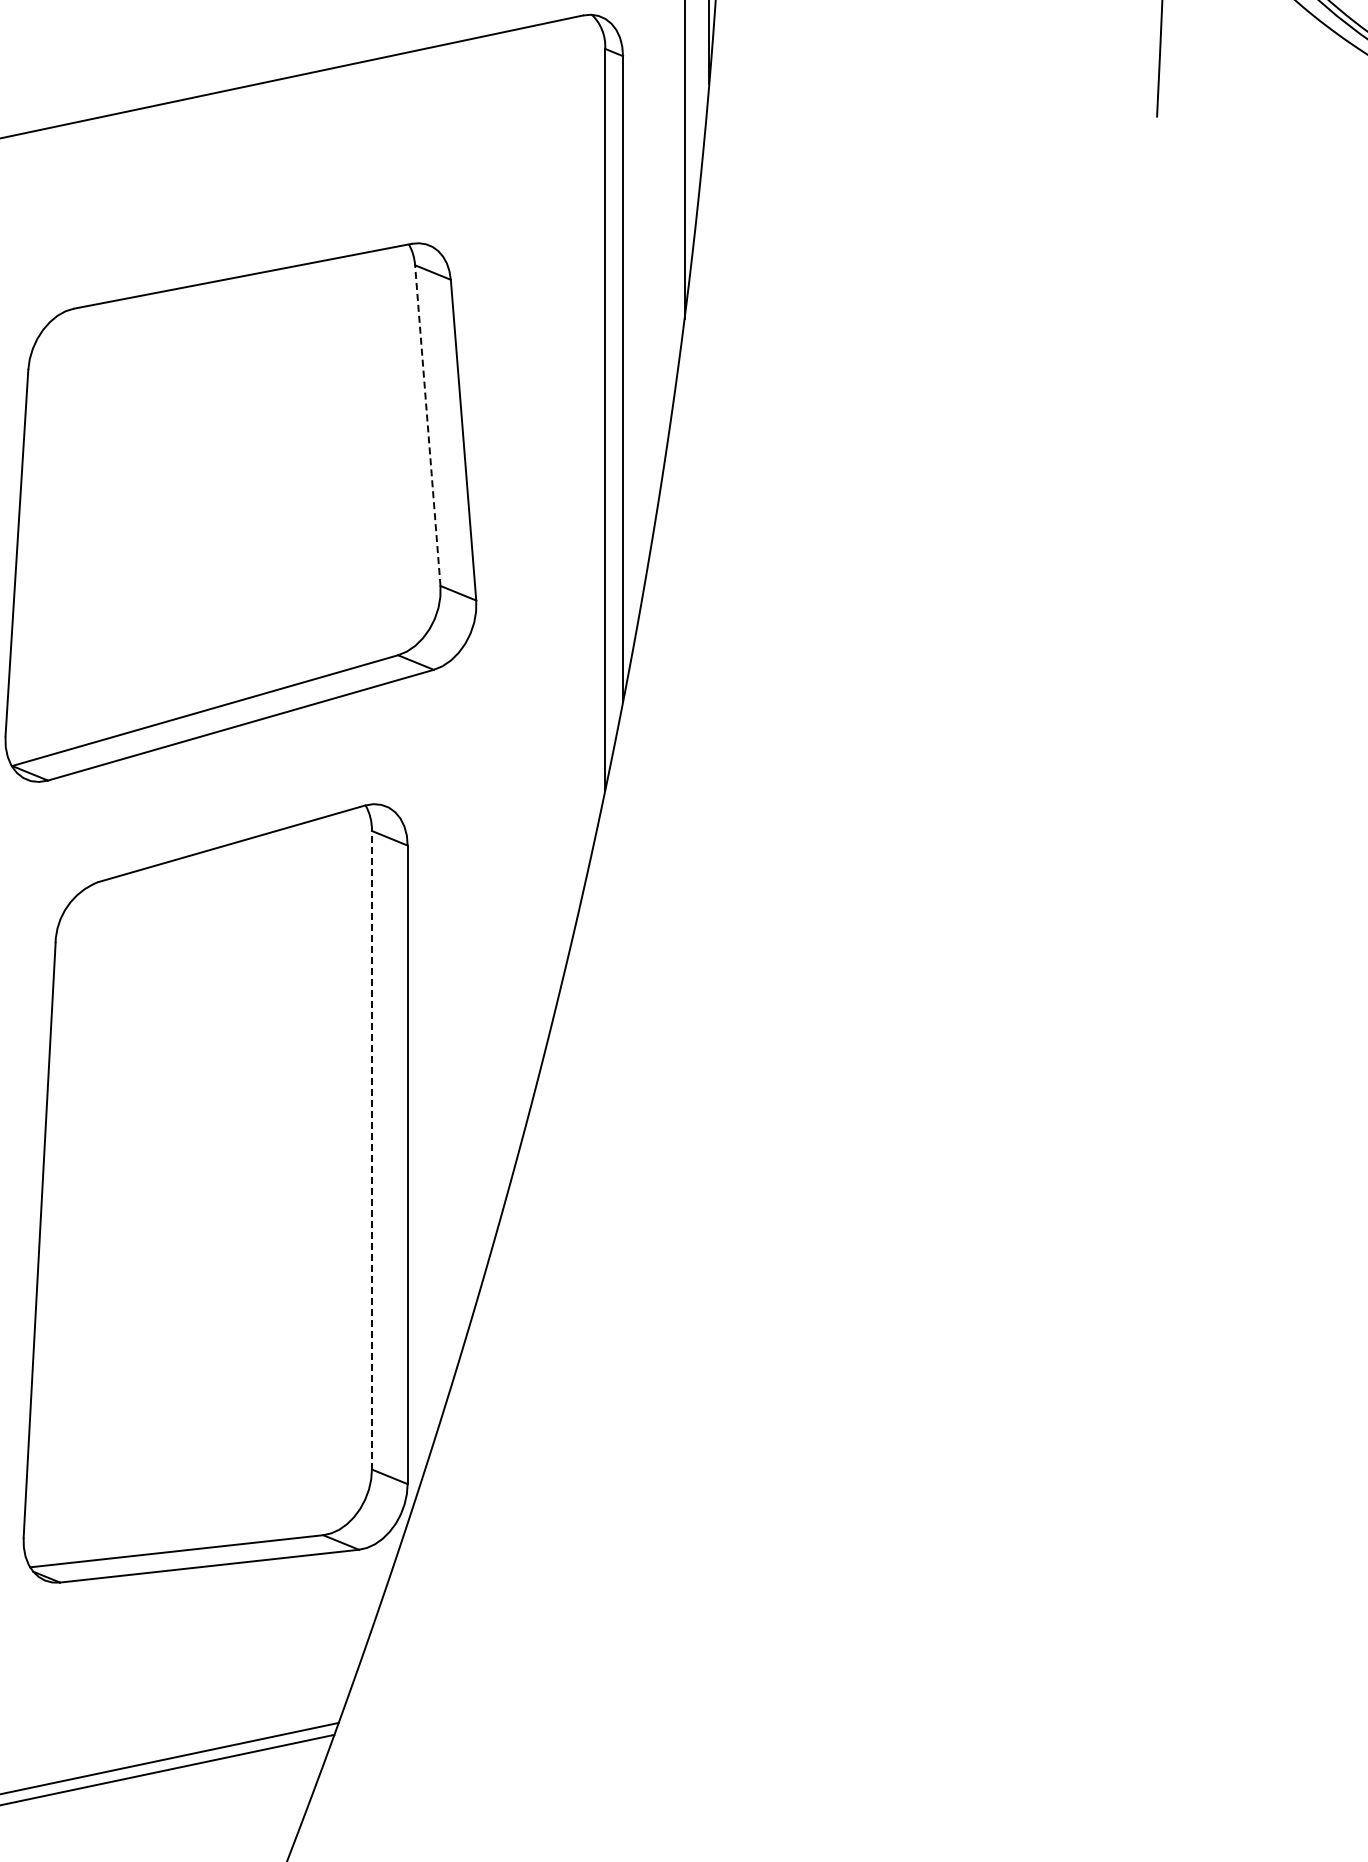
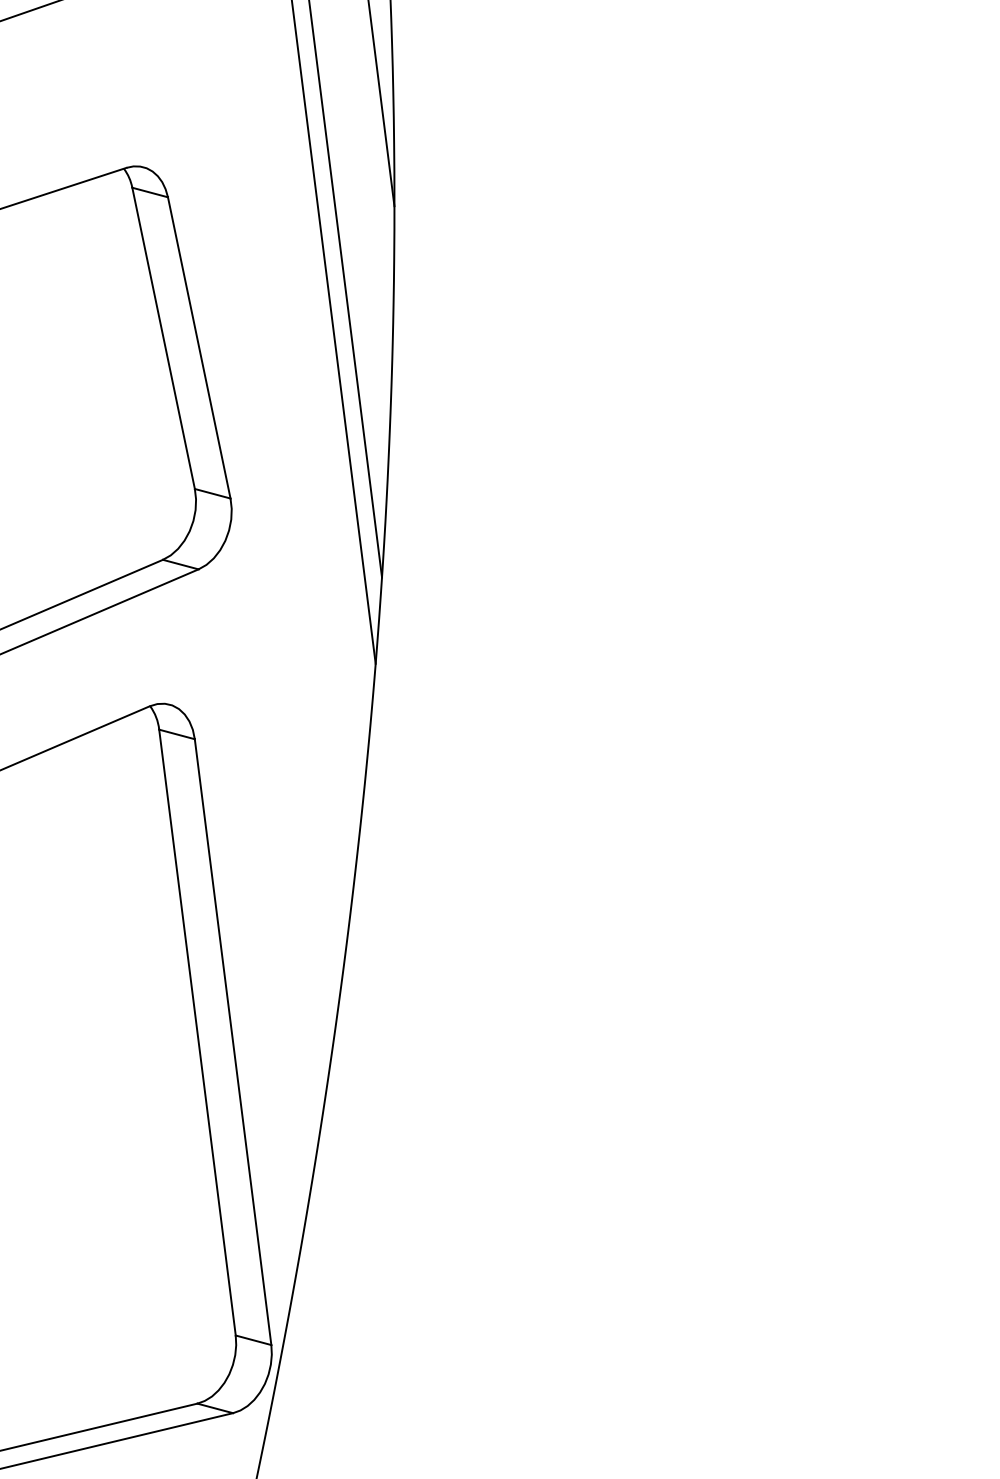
line: (427, 425) -> (163, 338), dashed -> solid
line: (371, 1149) -> (196, 1031), dashed -> solid

